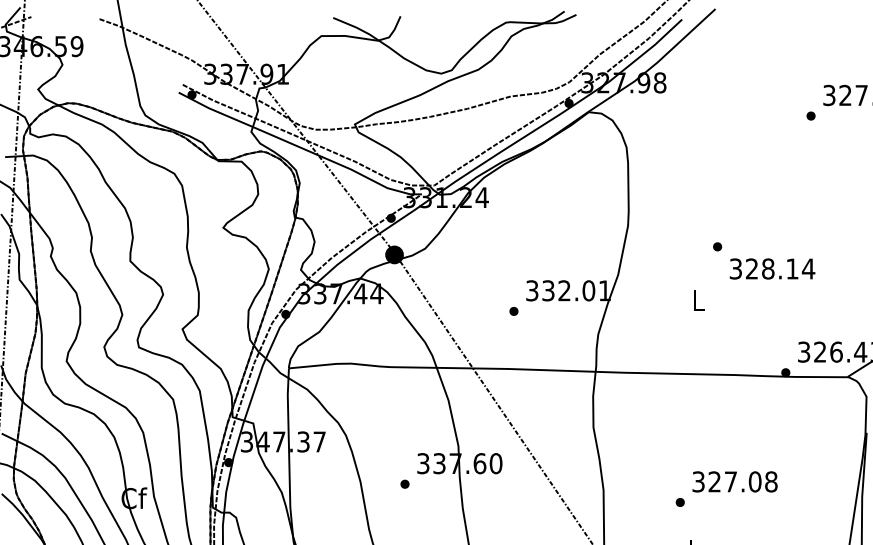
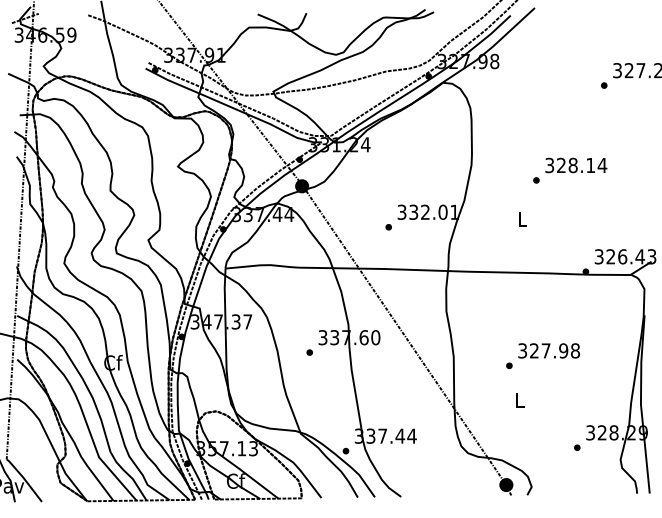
text: (772, 268) -> (576, 165), moved
text: (754, 481) -> (563, 350), 327.08 -> 327.98

